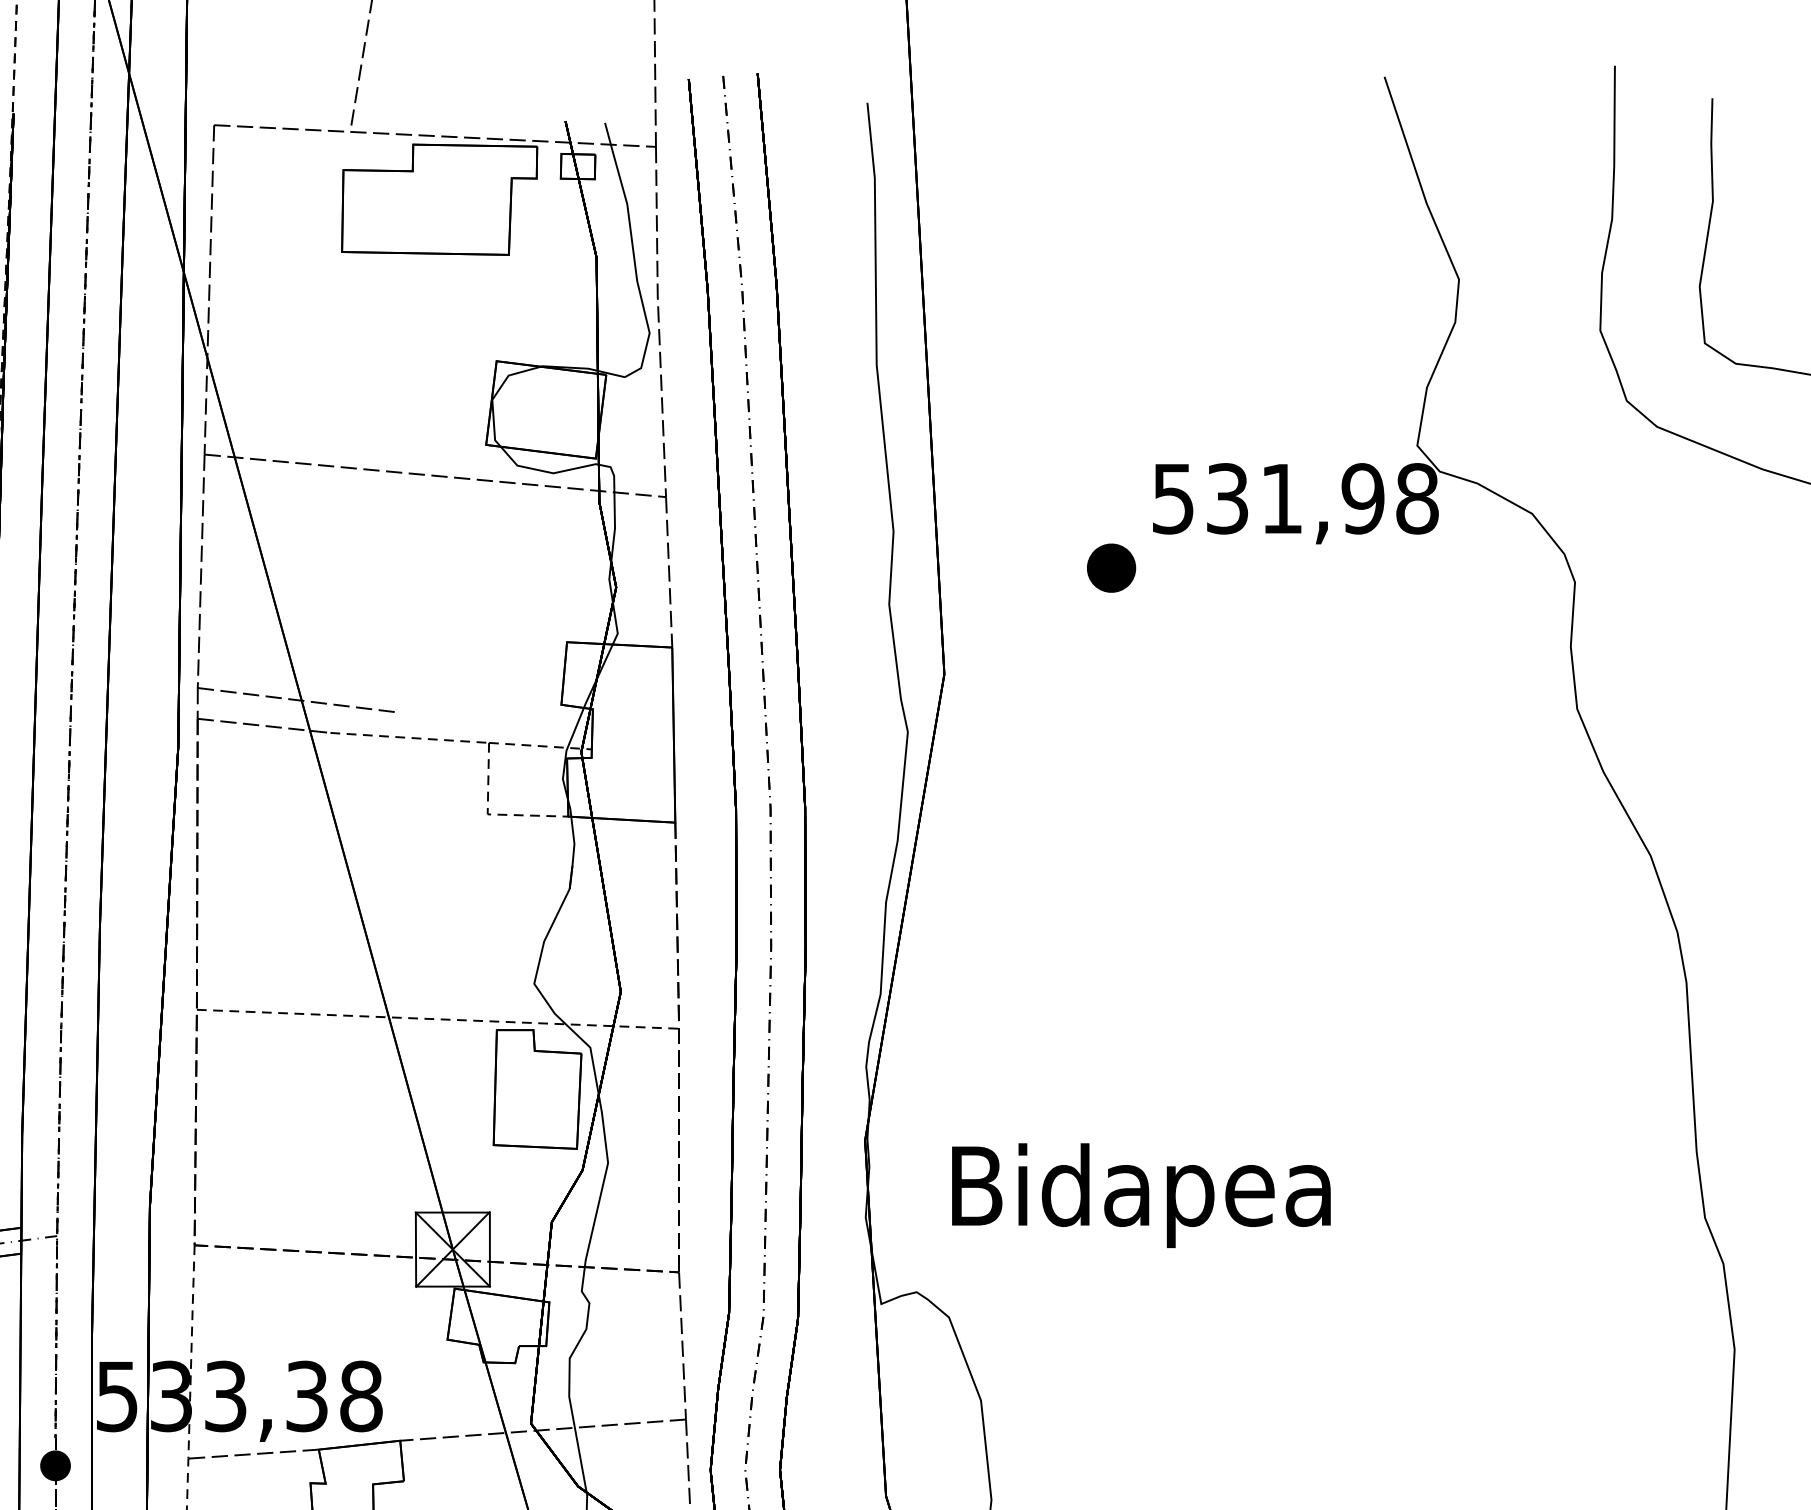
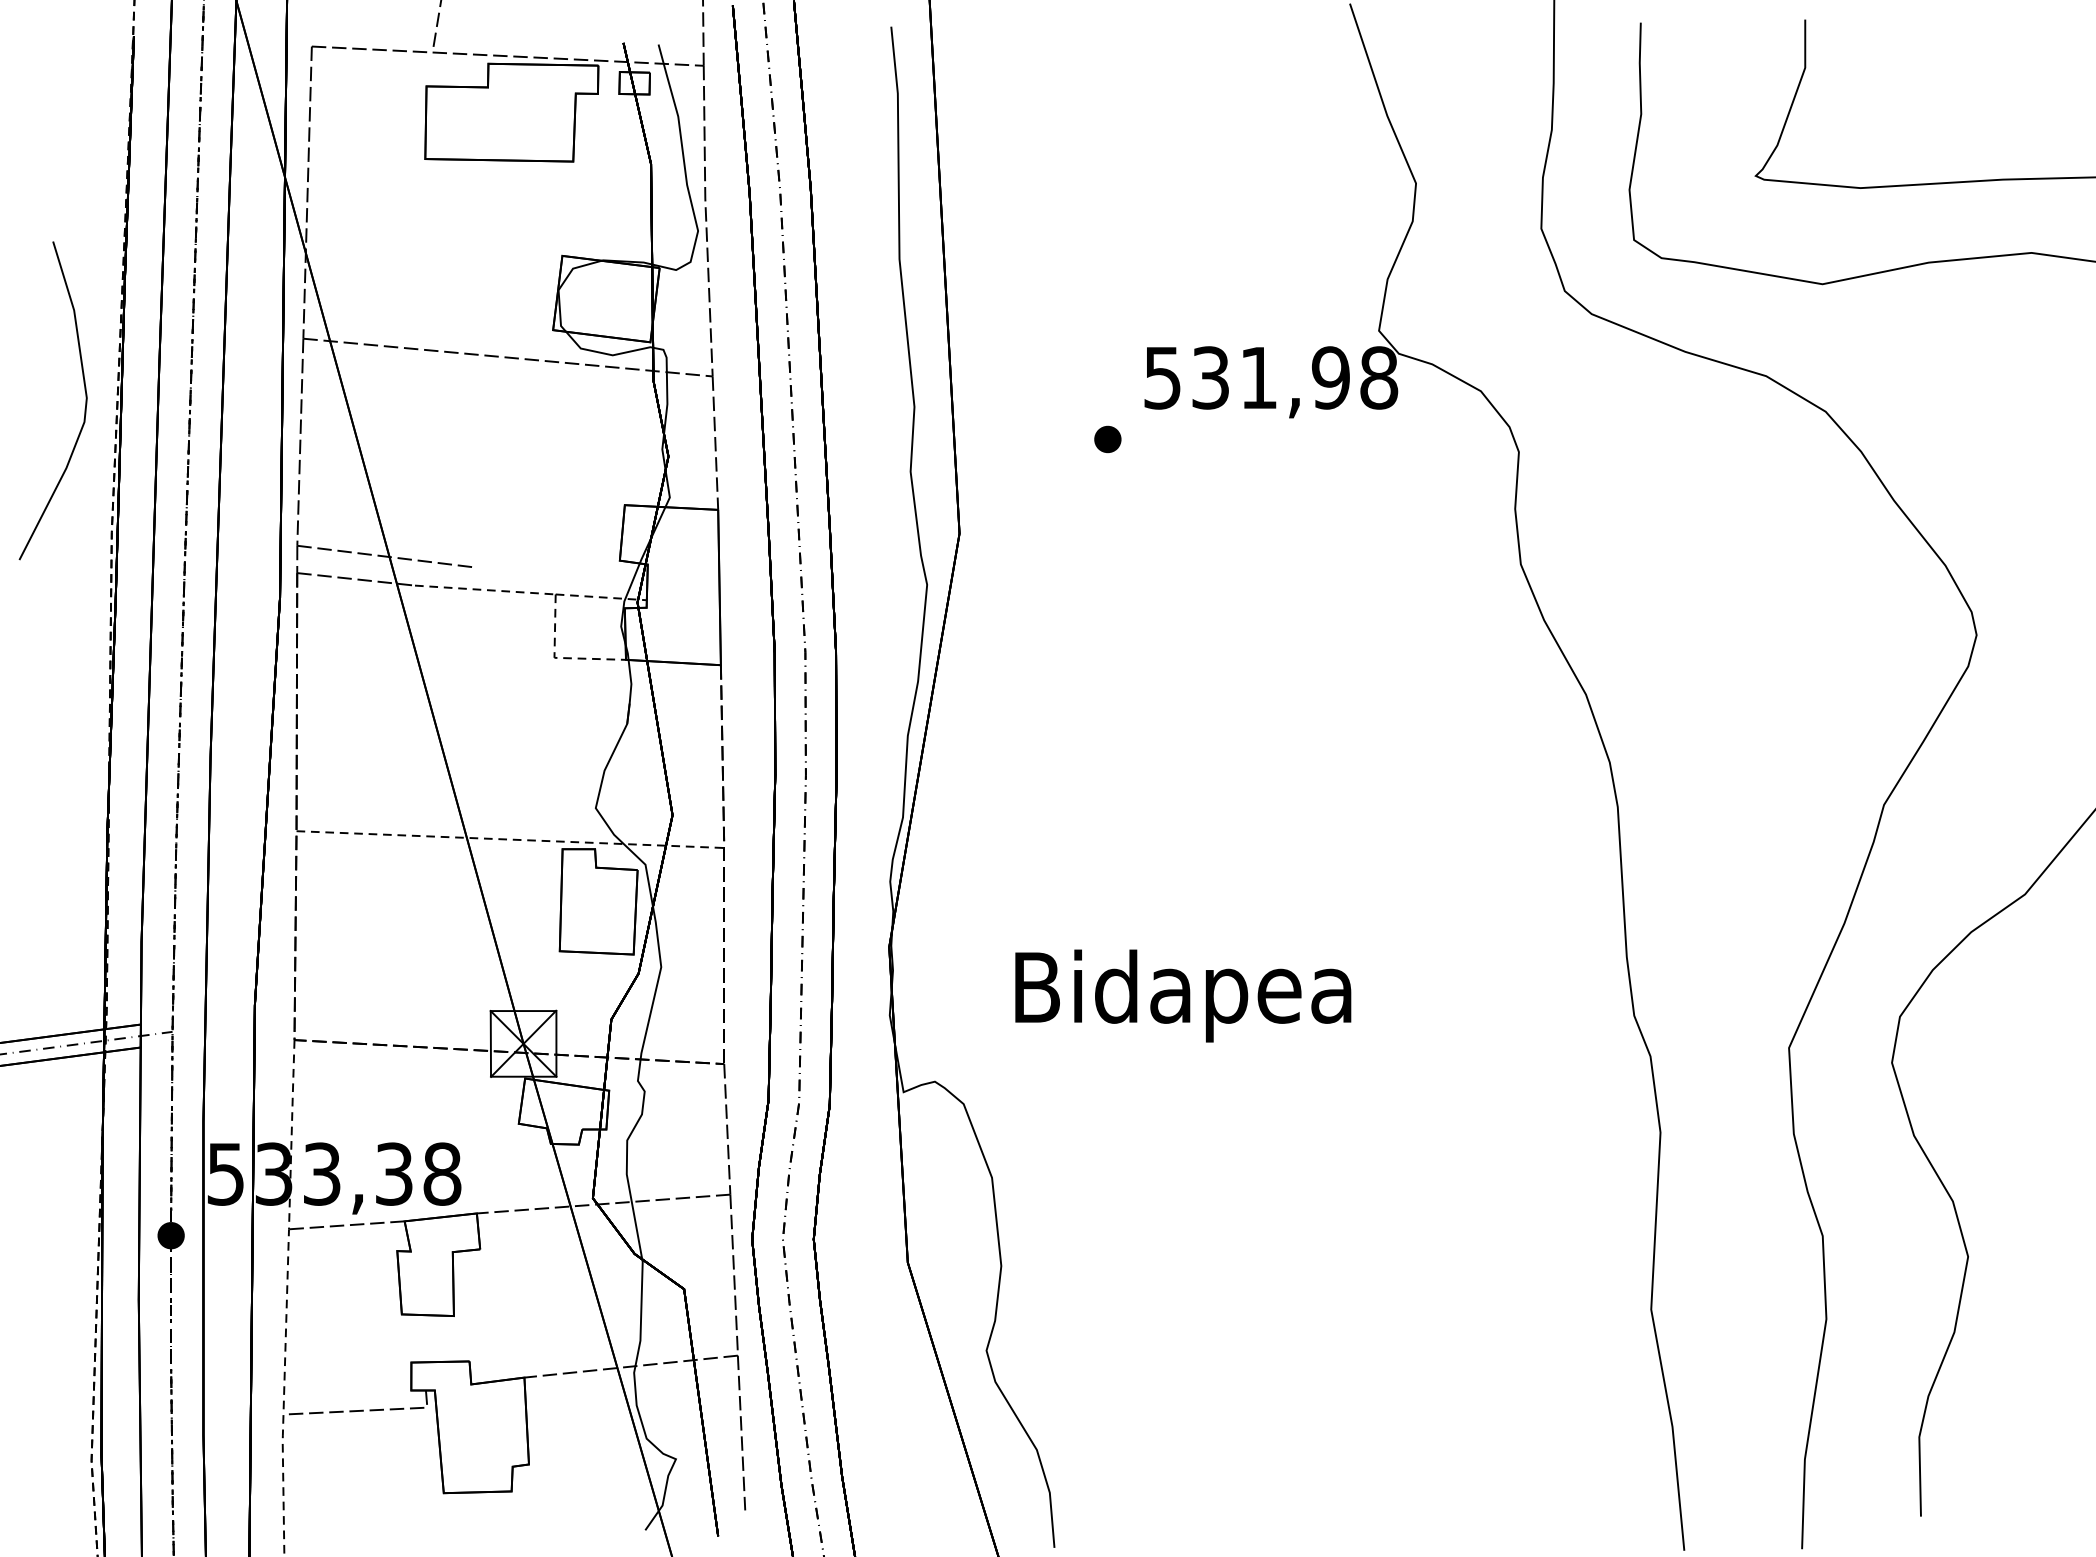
part: (1111, 568) -> (1107, 439), size x0.62
text: (1141, 1195) -> (1183, 995), moved

